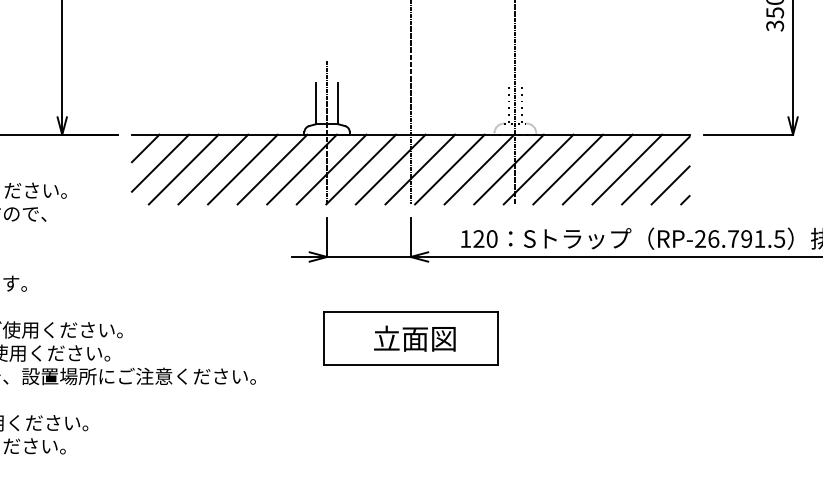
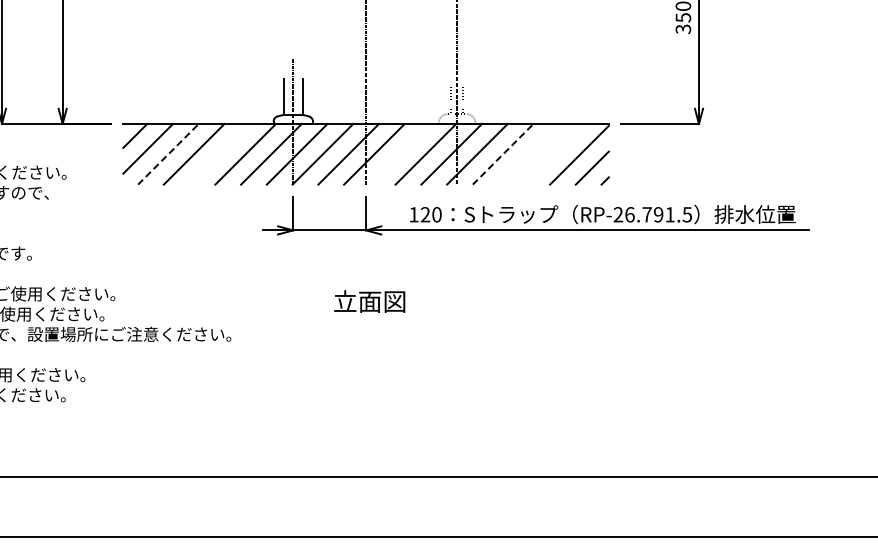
line: (242, 168) -> (219, 153), removed
line: (449, 168) -> (399, 153), removed
line: (597, 168) -> (528, 153), removed
line: (627, 168) -> (554, 153), removed
line: (183, 169) -> (168, 154), solid -> dashed
line: (568, 169) -> (503, 154), solid -> dashed
part: (410, 338) -> (365, 301), removed

